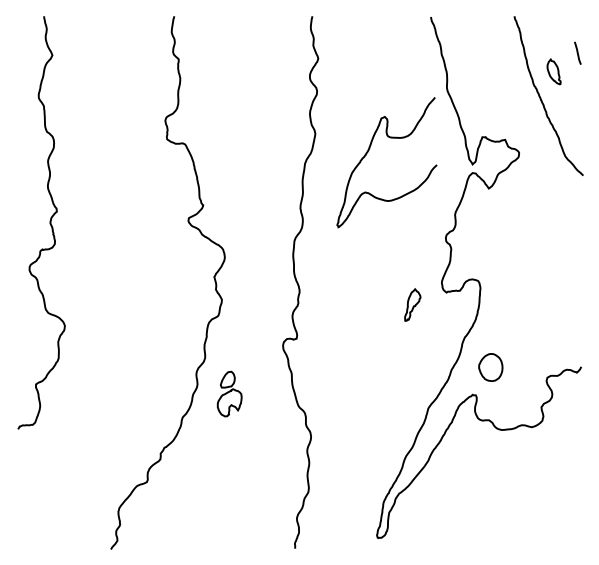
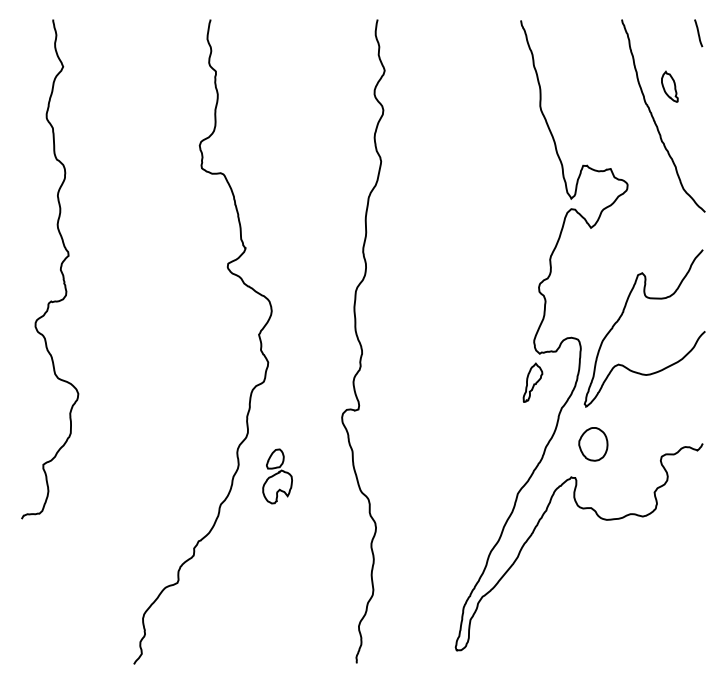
line: (577, 53) -> (698, 33), moved
curve: (367, 153) -> (621, 317), moved
part: (412, 304) -> (532, 382), moved

